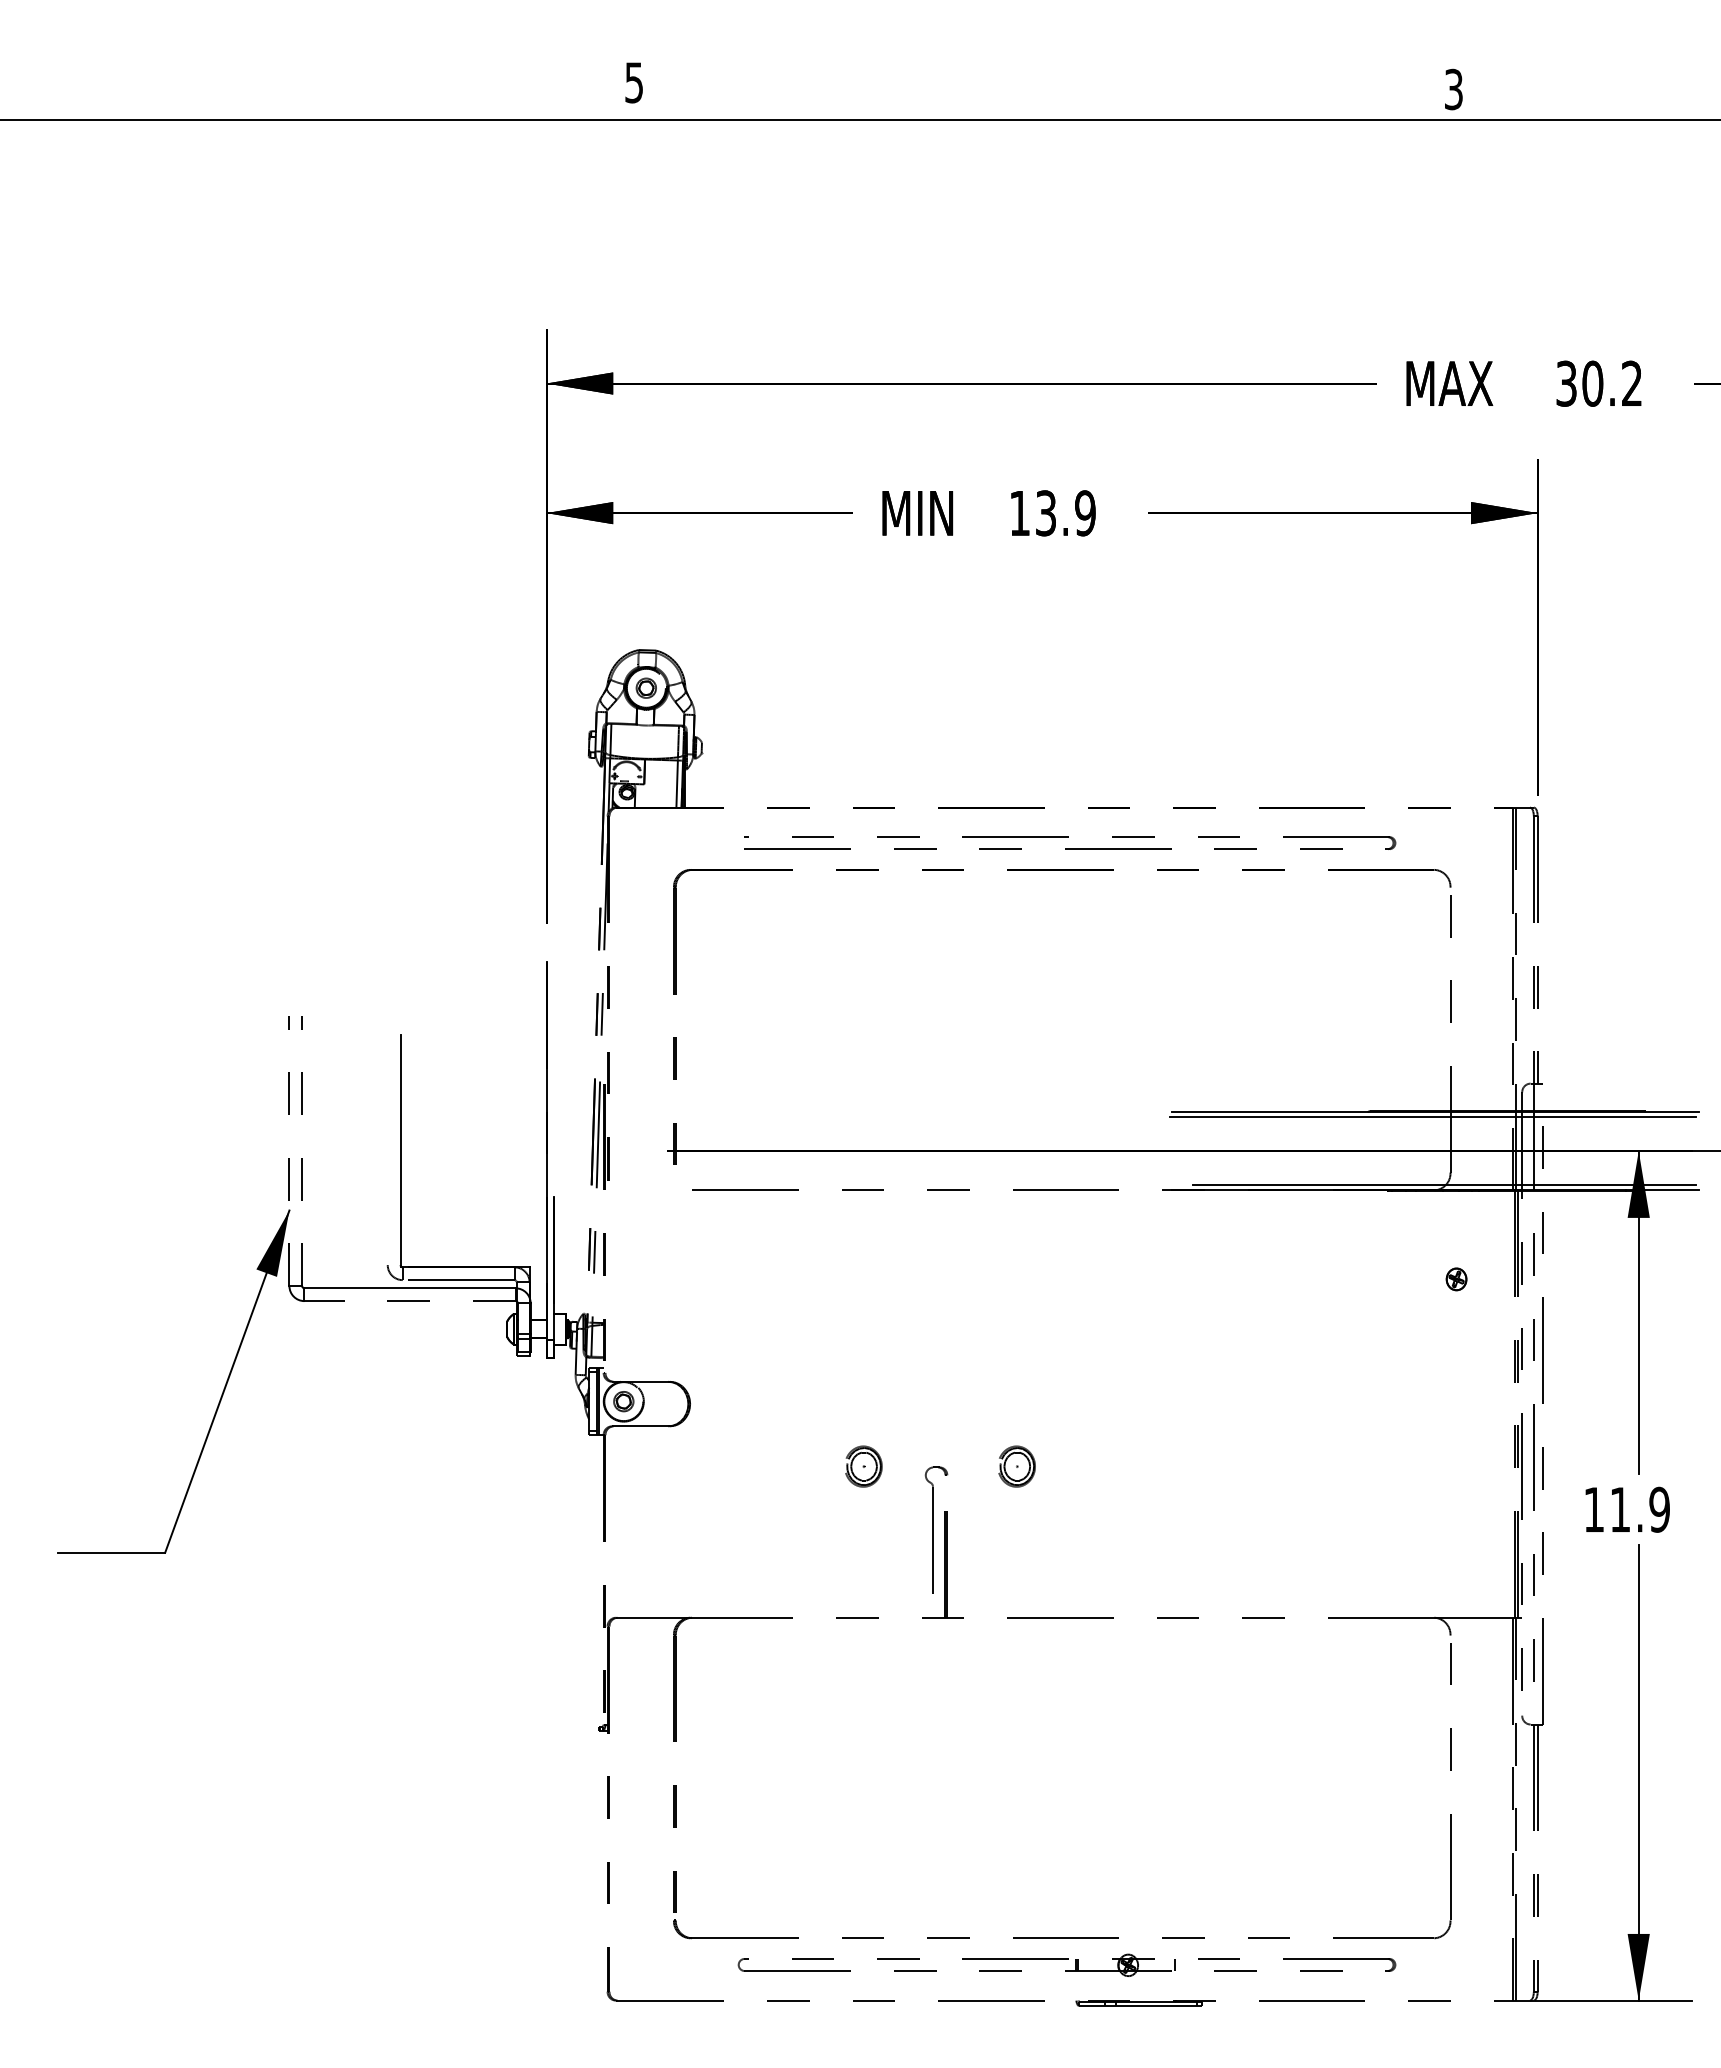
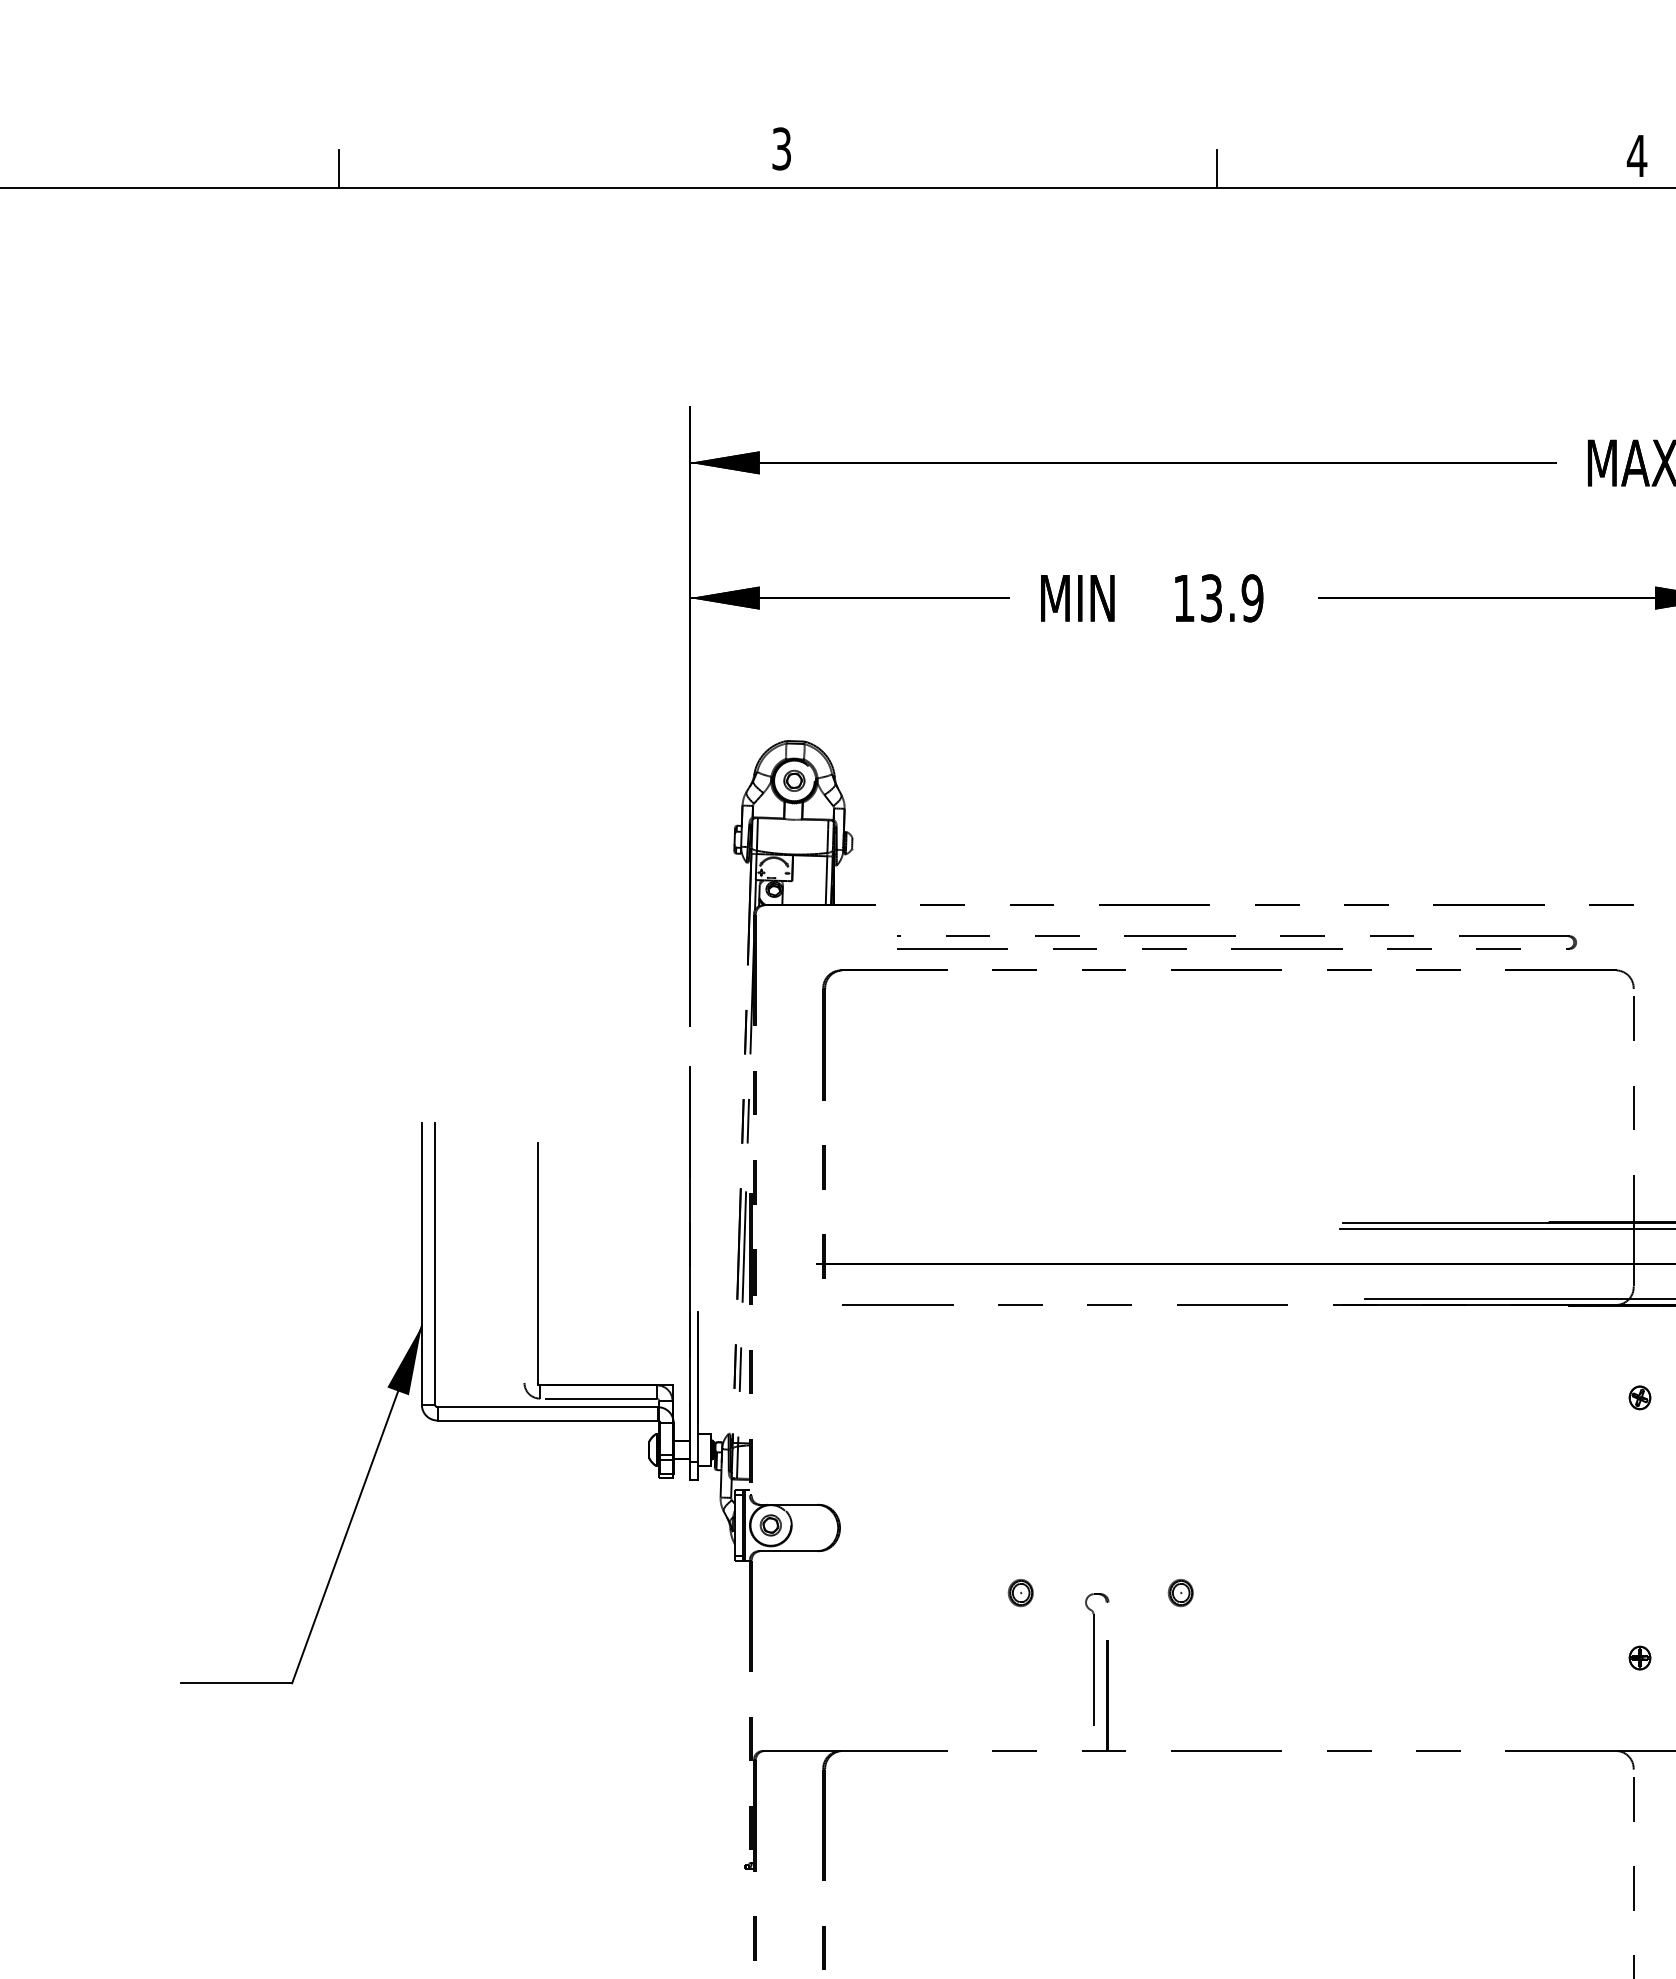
text: (634, 82) -> (782, 148), 5 -> 3
text: (1453, 89) -> (1636, 155), 3 -> 4
line: (210, 101) -> (339, 168), added
line: (1051, 101) -> (1217, 168), added
line: (289, 1151) -> (421, 1264), dashed -> solid
line: (302, 1151) -> (435, 1264), dashed -> solid
line: (410, 1301) -> (548, 1420), dashed -> solid
part: (862, 1465) -> (1019, 1592), size x0.62
part: (1016, 1465) -> (1180, 1592), size x0.62
part: (1456, 1528) -> (1639, 1657), added

